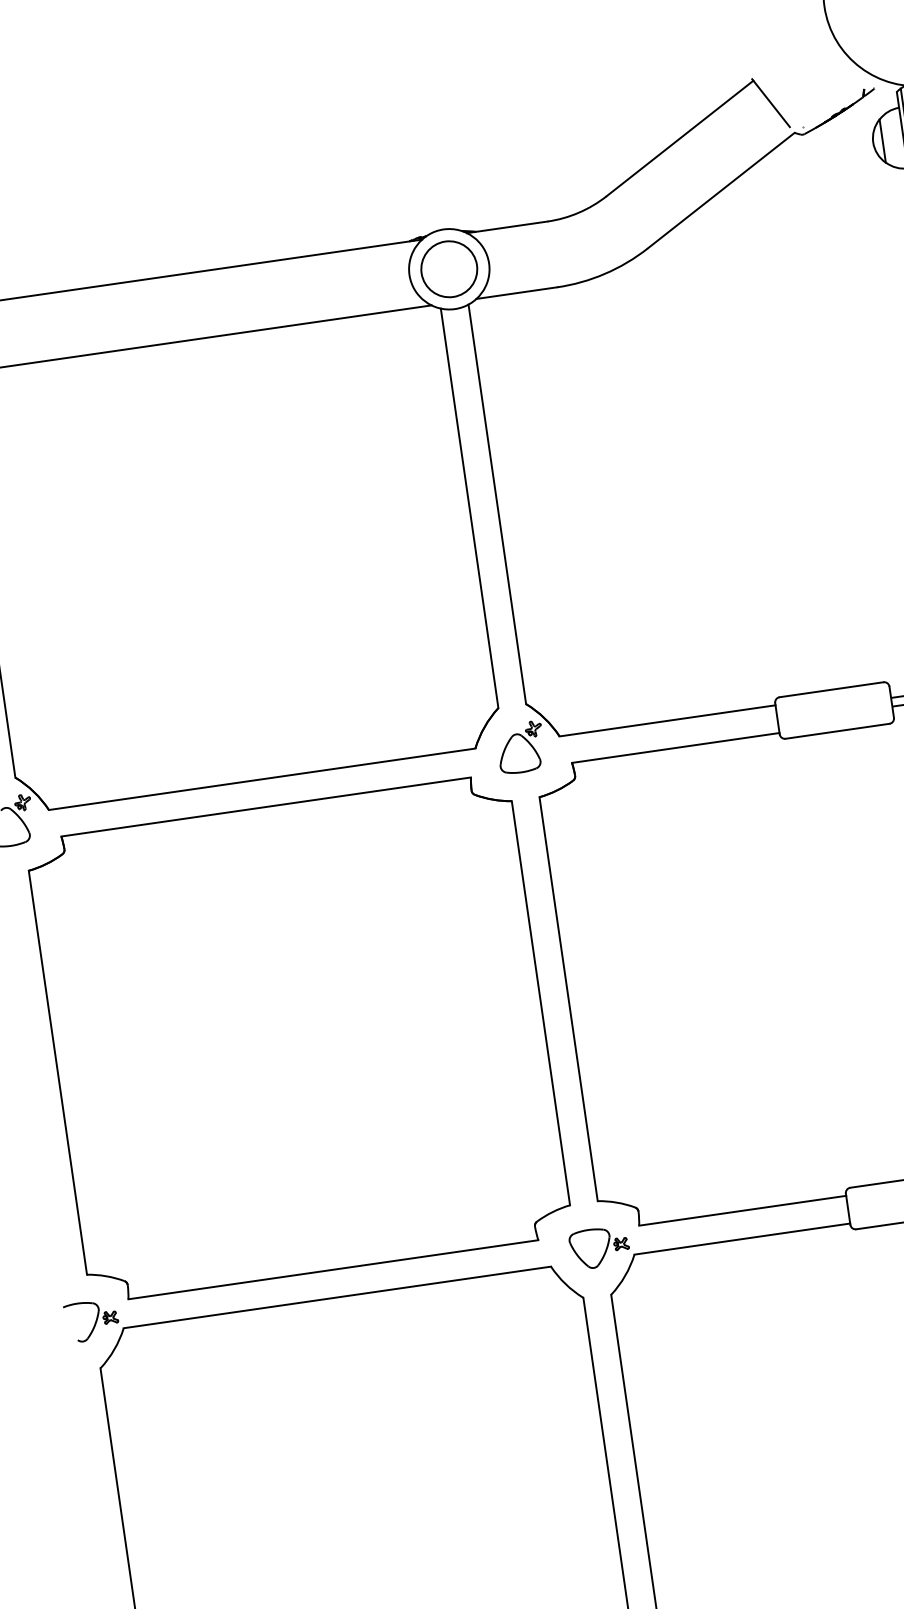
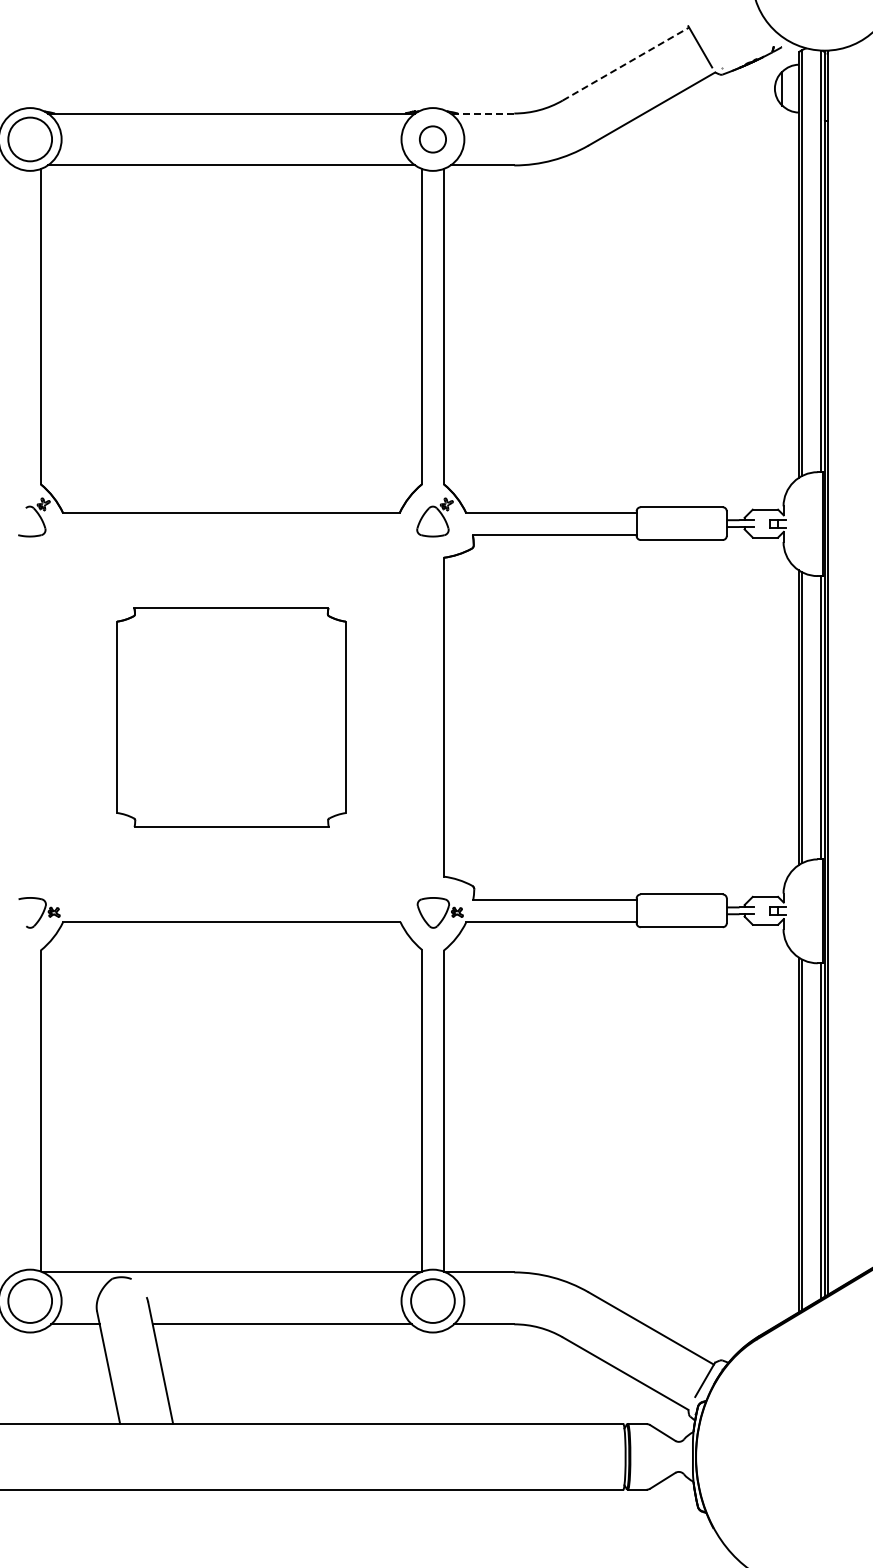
line: (679, 139) -> (625, 64), solid -> dashed
line: (507, 227) -> (482, 113), solid -> dashed
circle: (448, 269) -> (432, 139), size x0.6
part: (299, 1038) -> (231, 717), size x0.6

